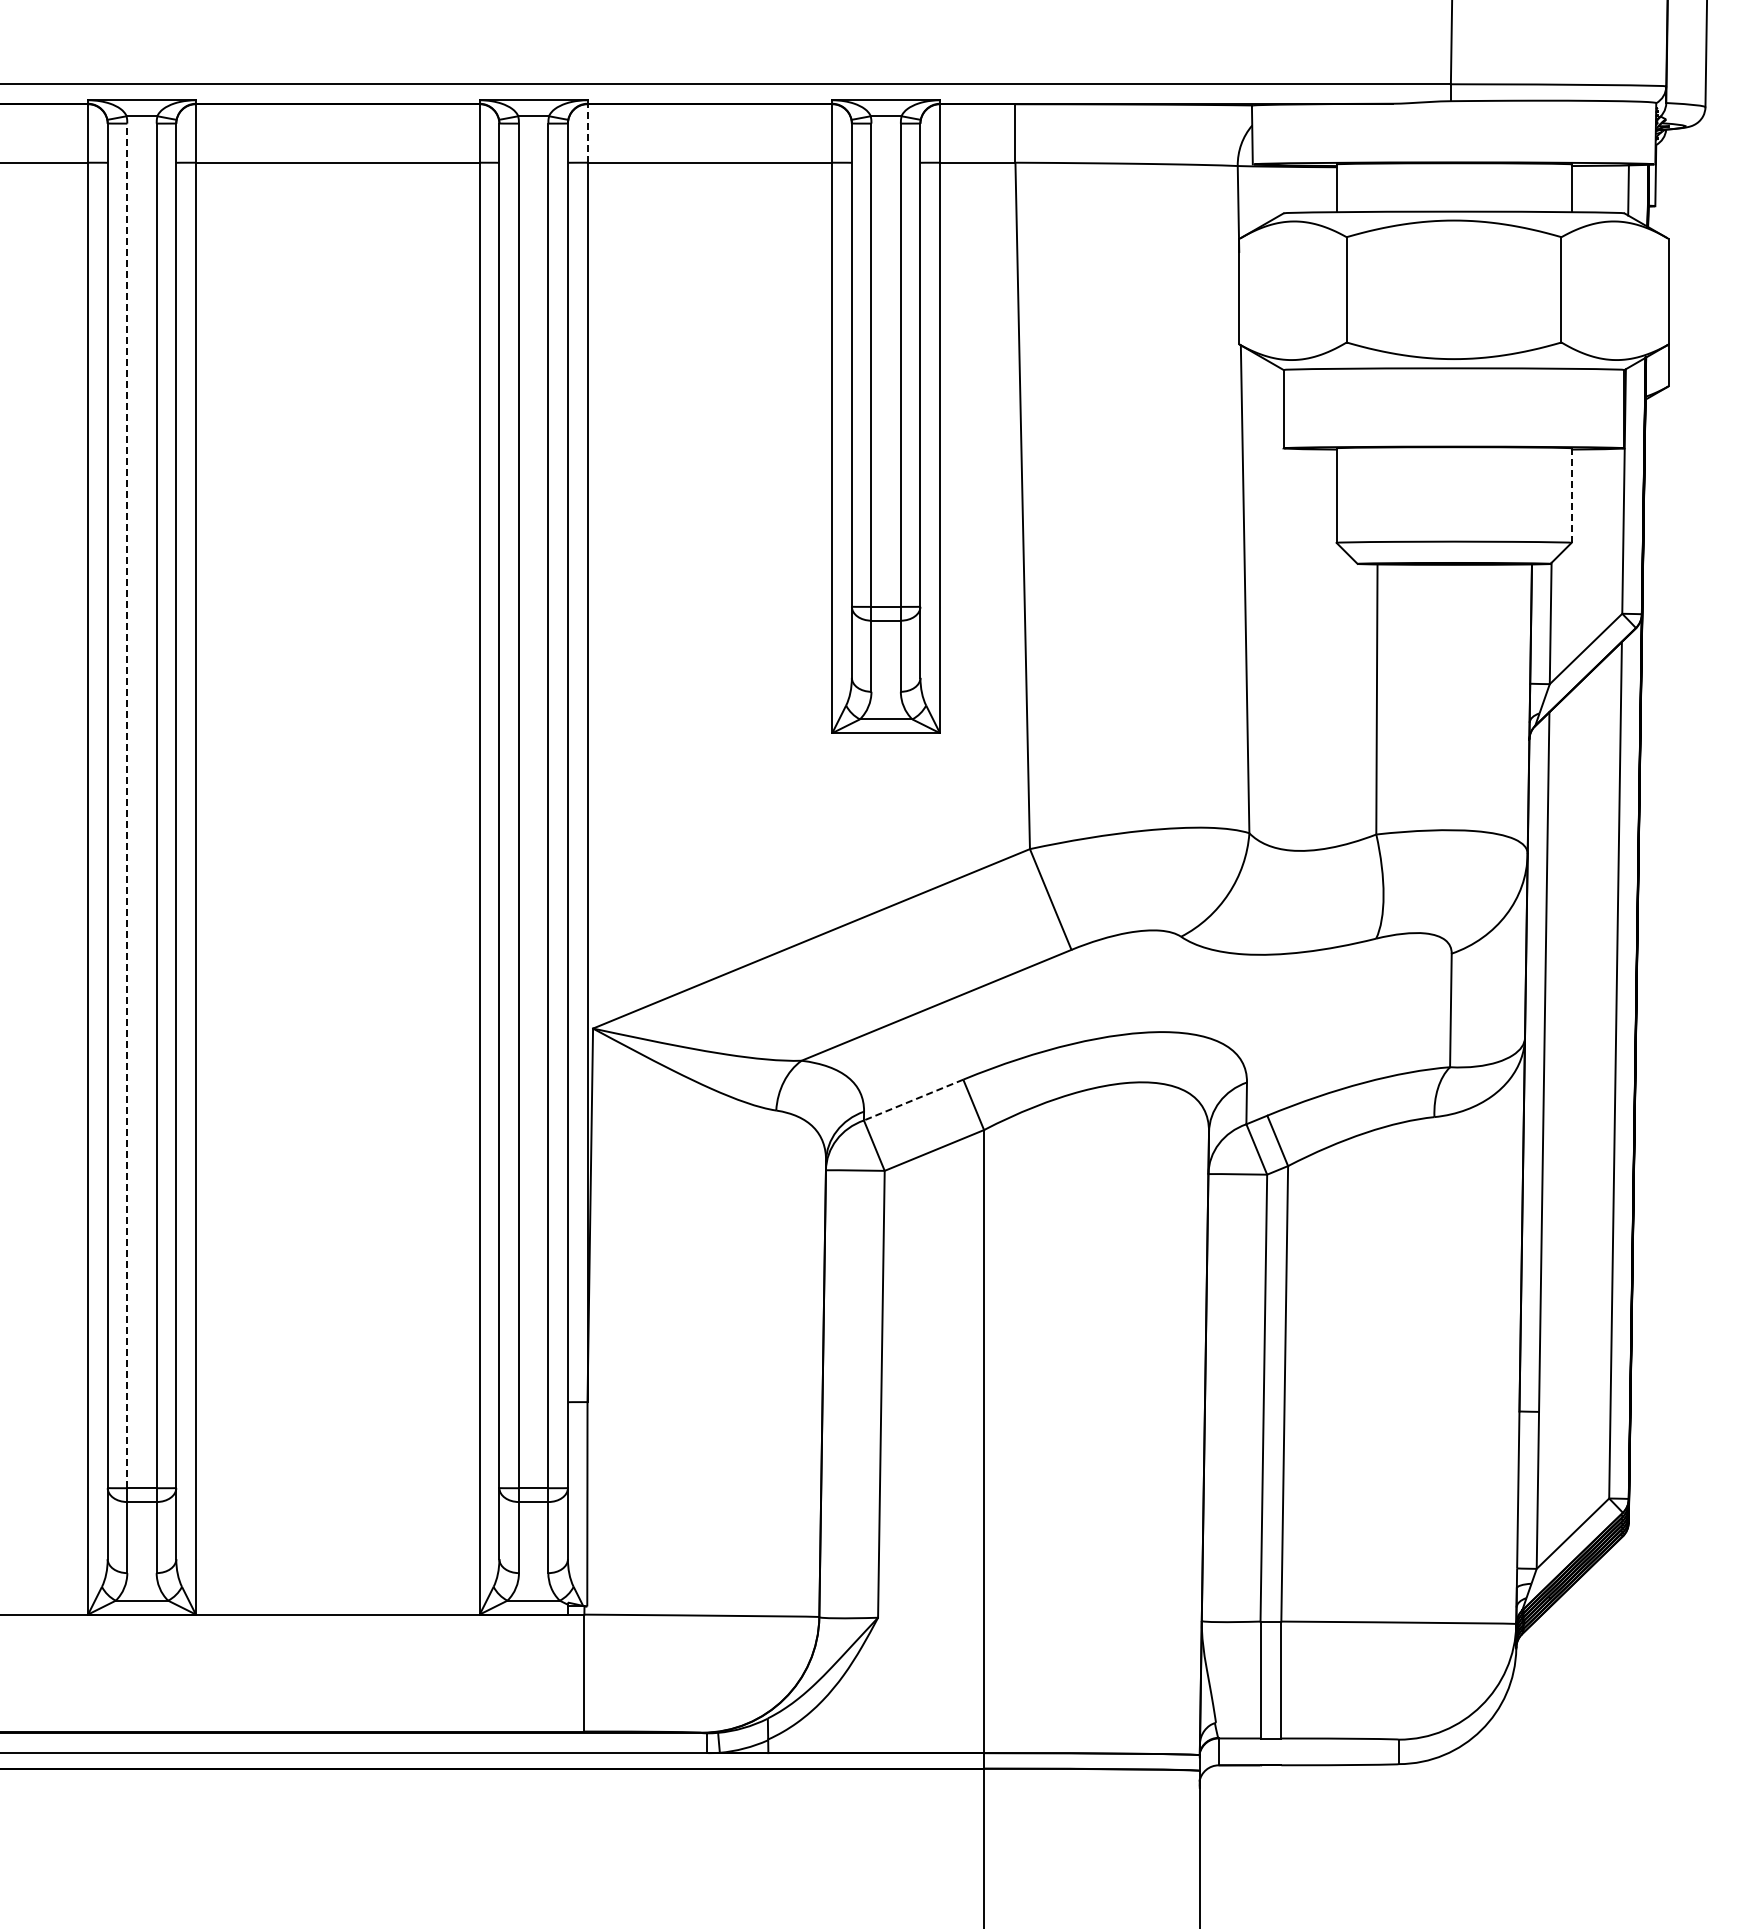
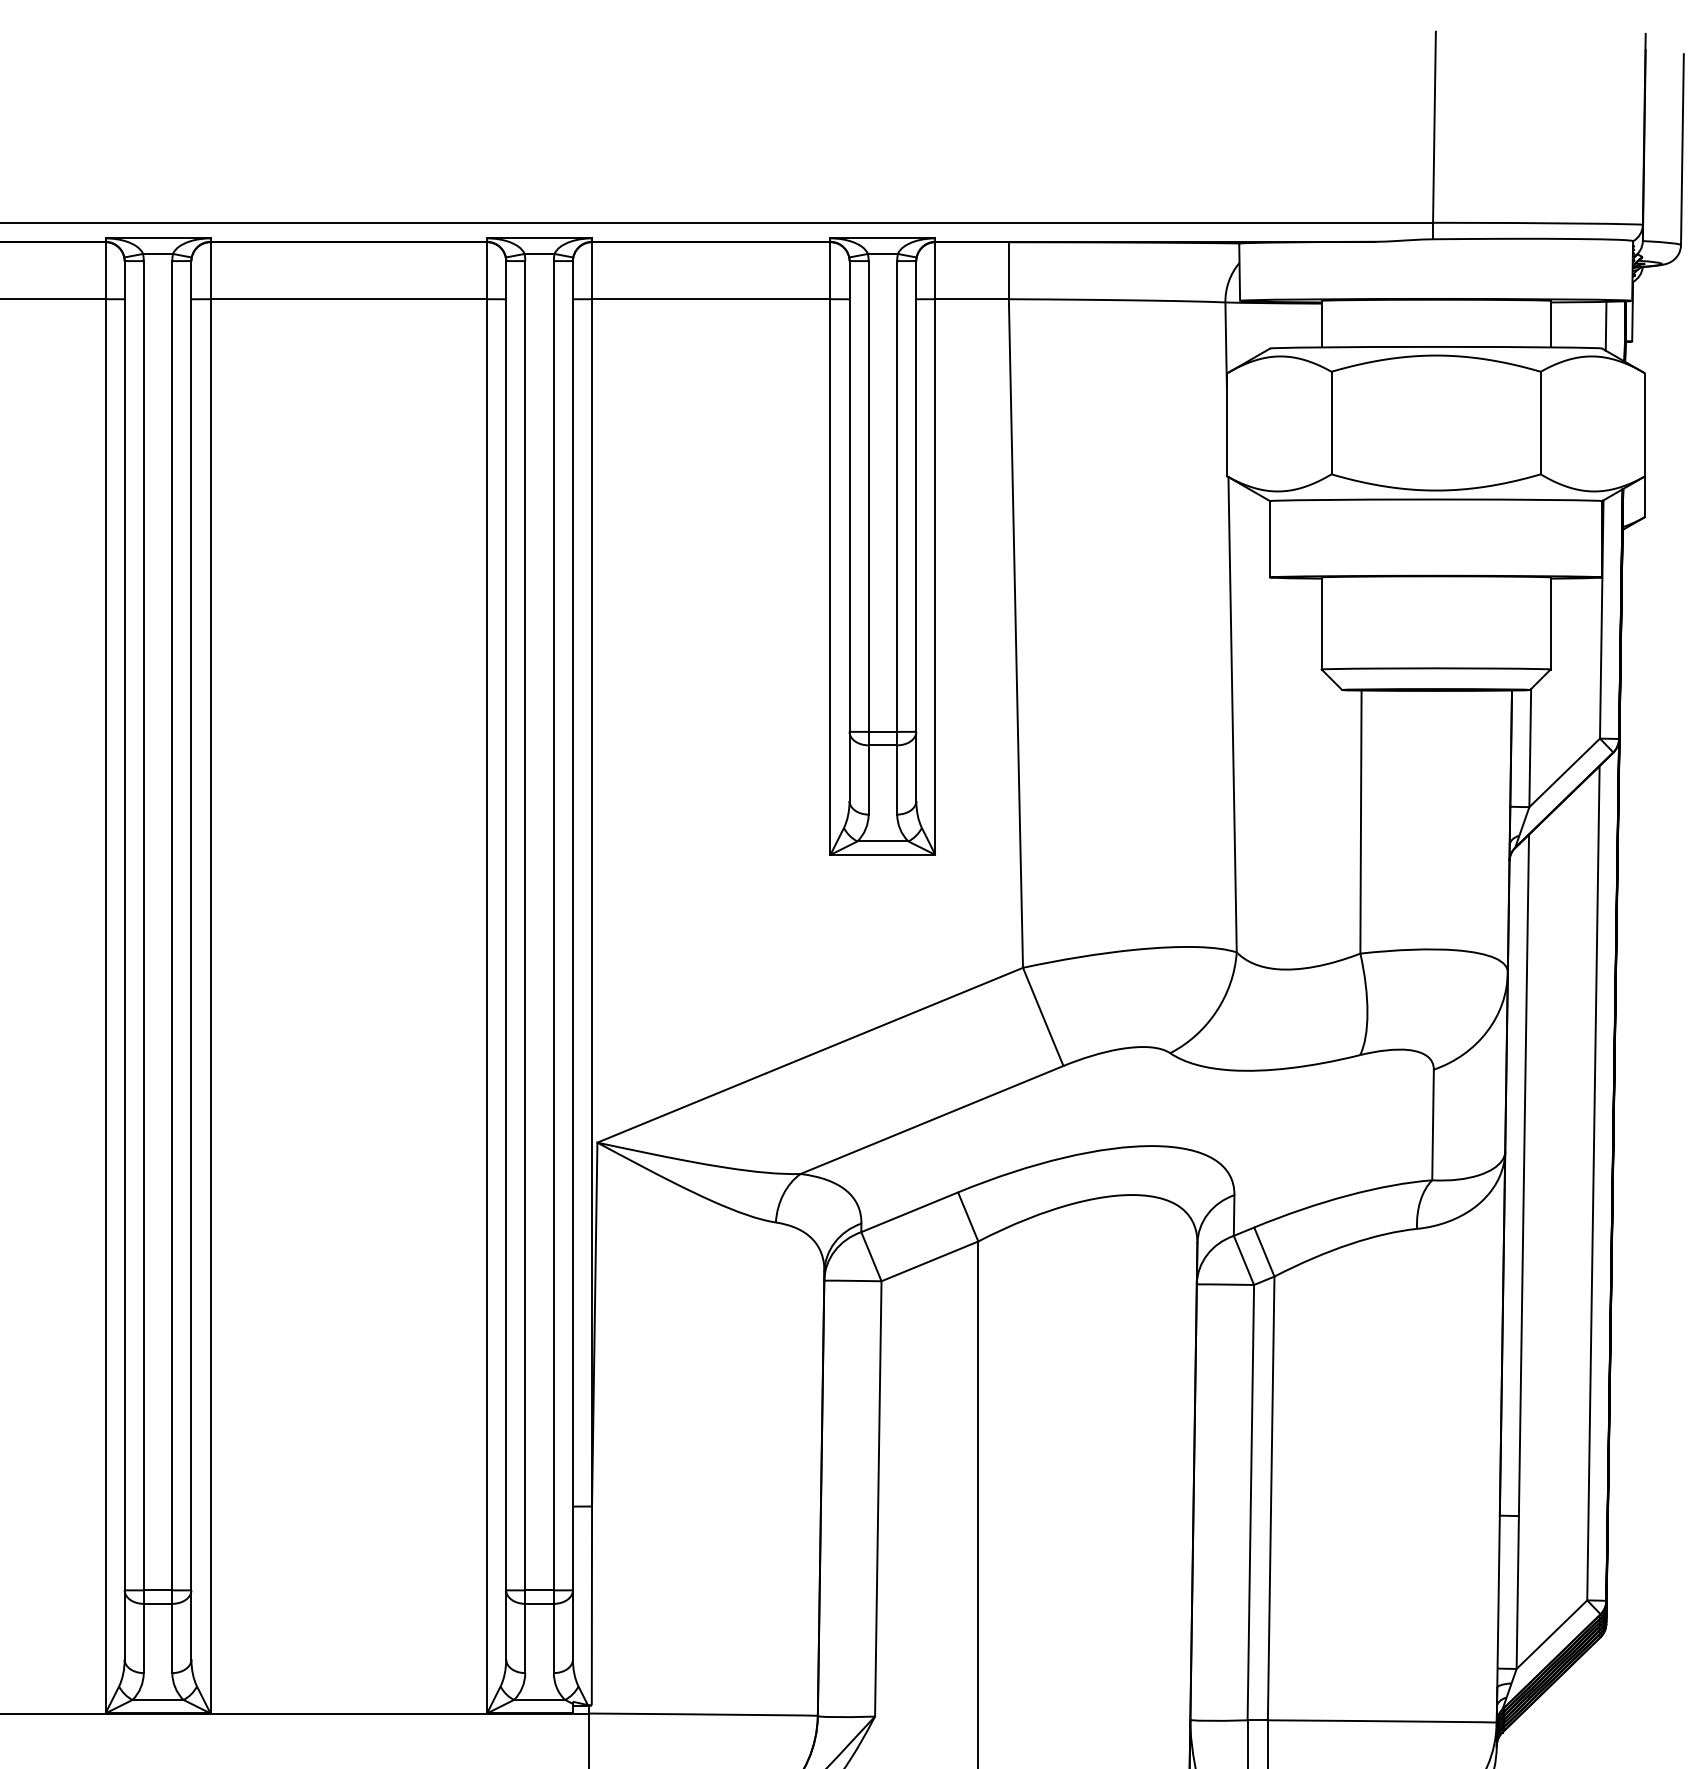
line: (587, 132) -> (592, 269), dashed -> solid
line: (1571, 496) -> (1550, 624), dashed -> solid
line: (127, 805) -> (143, 925), dashed -> solid
line: (913, 1100) -> (909, 1212), dashed -> solid

